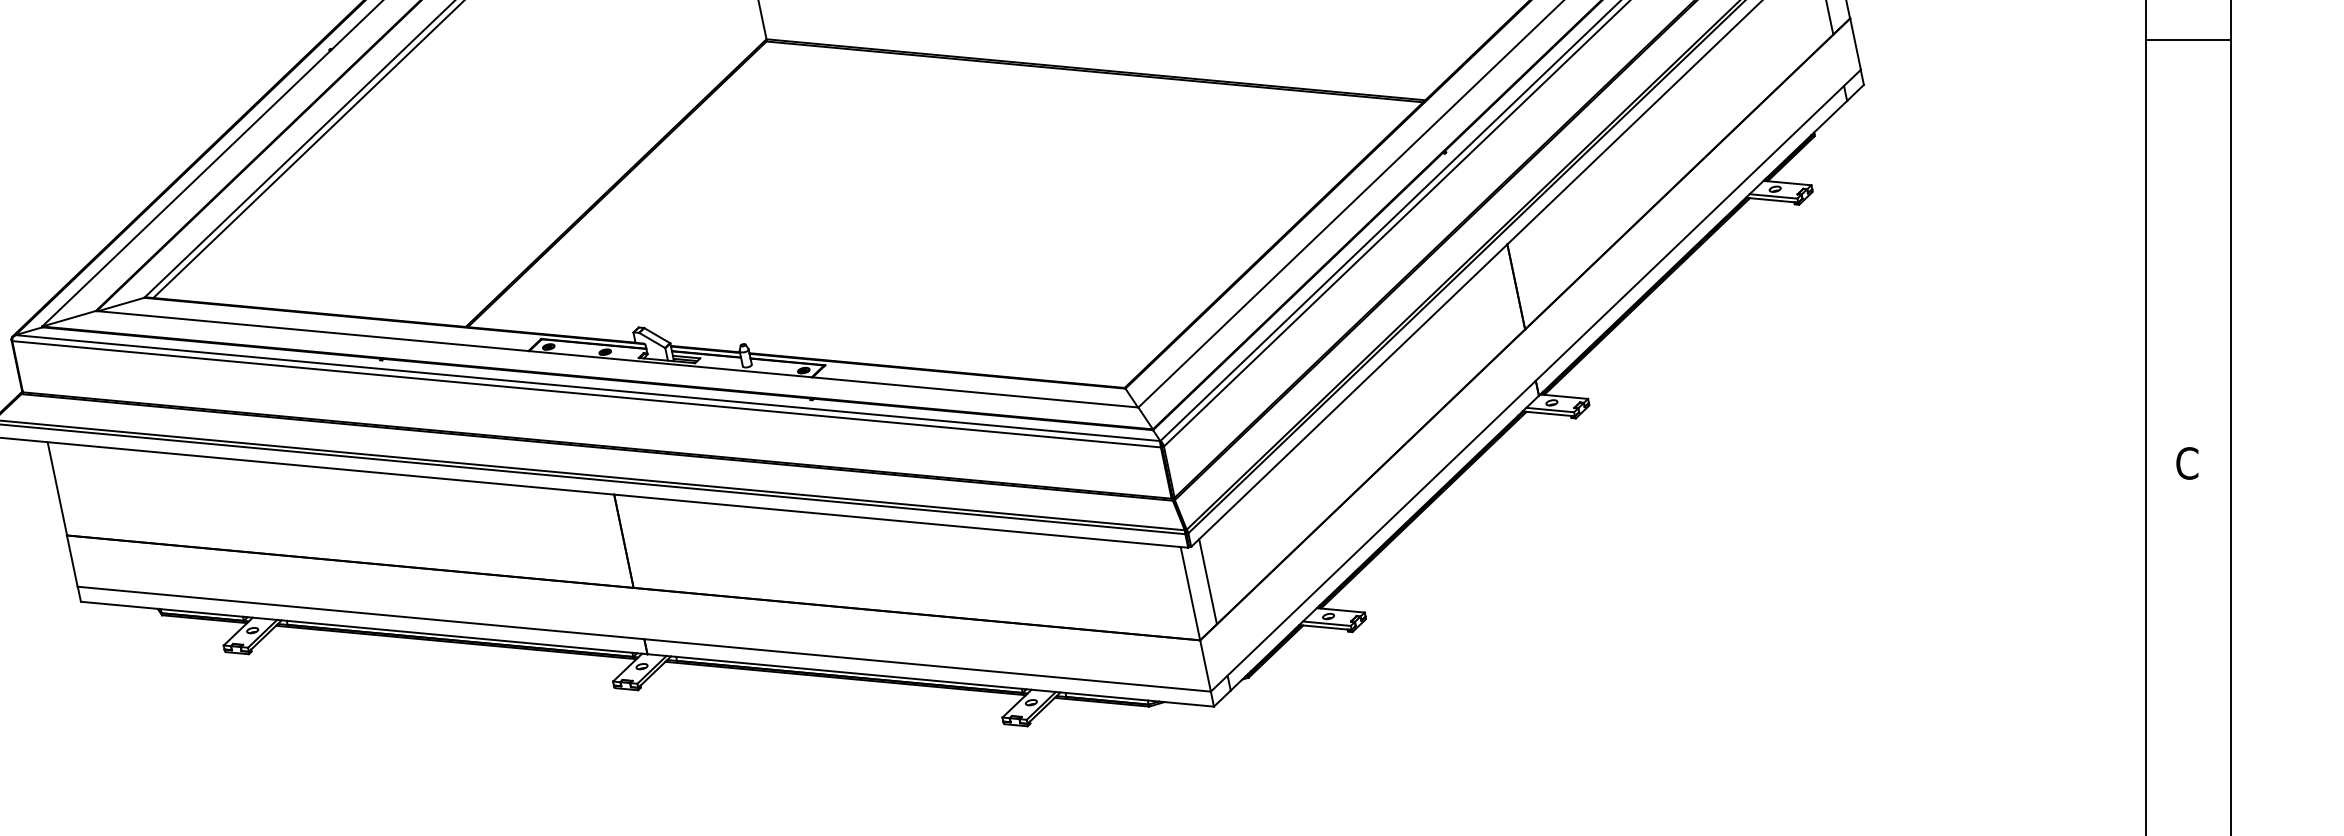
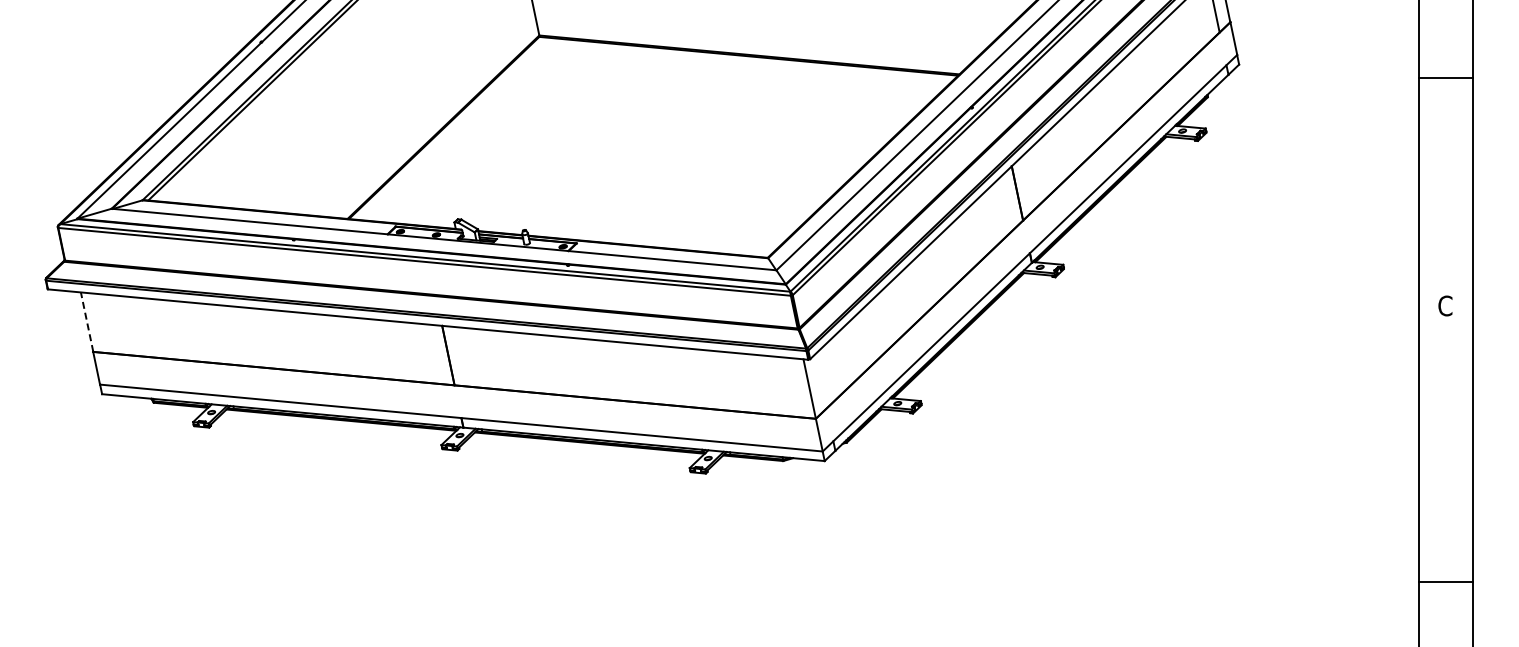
line: (2187, 39) -> (1445, 77), moved
line: (57, 487) -> (87, 321), solid -> dashed
line: (1207, 581) -> (820, 381), removed

